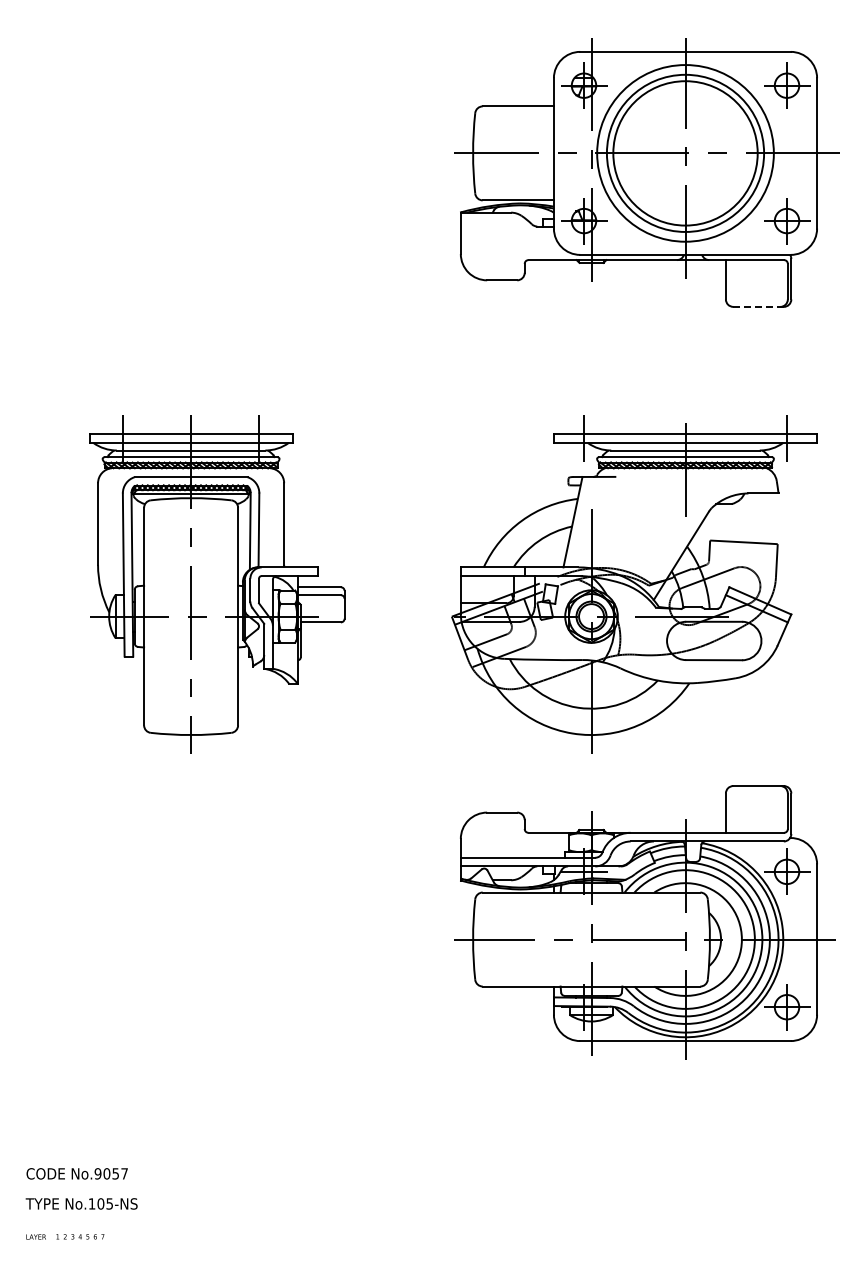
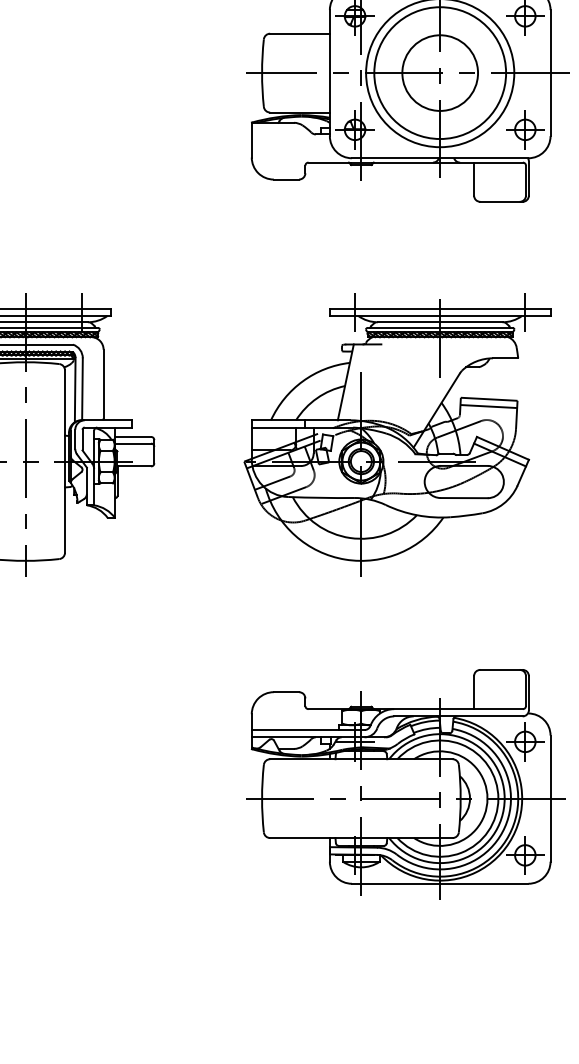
circle: (685, 153) -> (440, 73), size x0.62
line: (759, 306) -> (502, 201), dashed -> solid
line: (743, 550) -> (488, 406), added
part: (644, 922) -> (405, 784), moved

